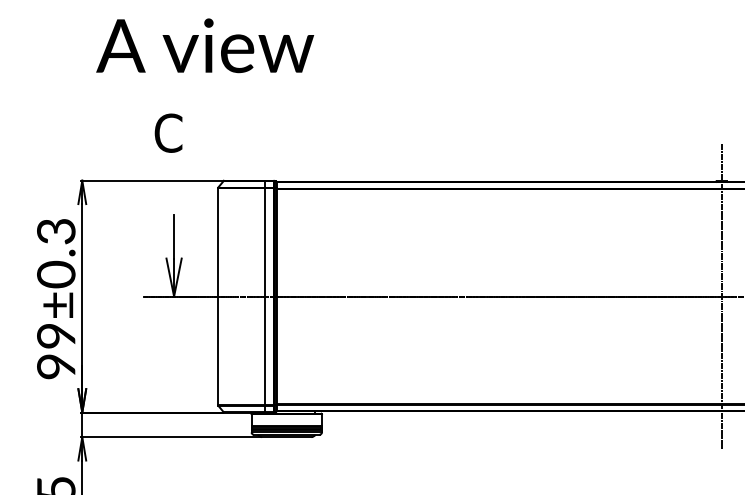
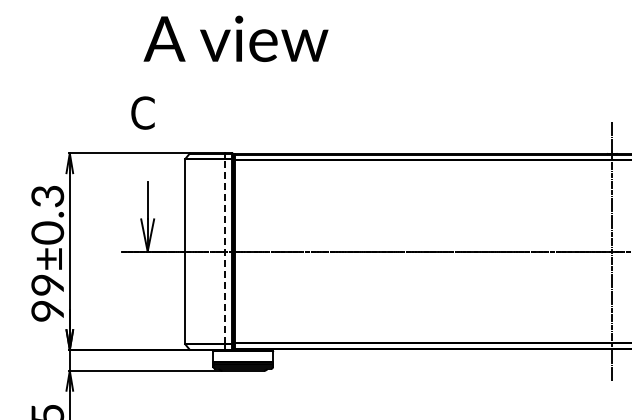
text: (204, 45) -> (235, 38), moved
line: (264, 296) -> (224, 251), solid -> dashed

